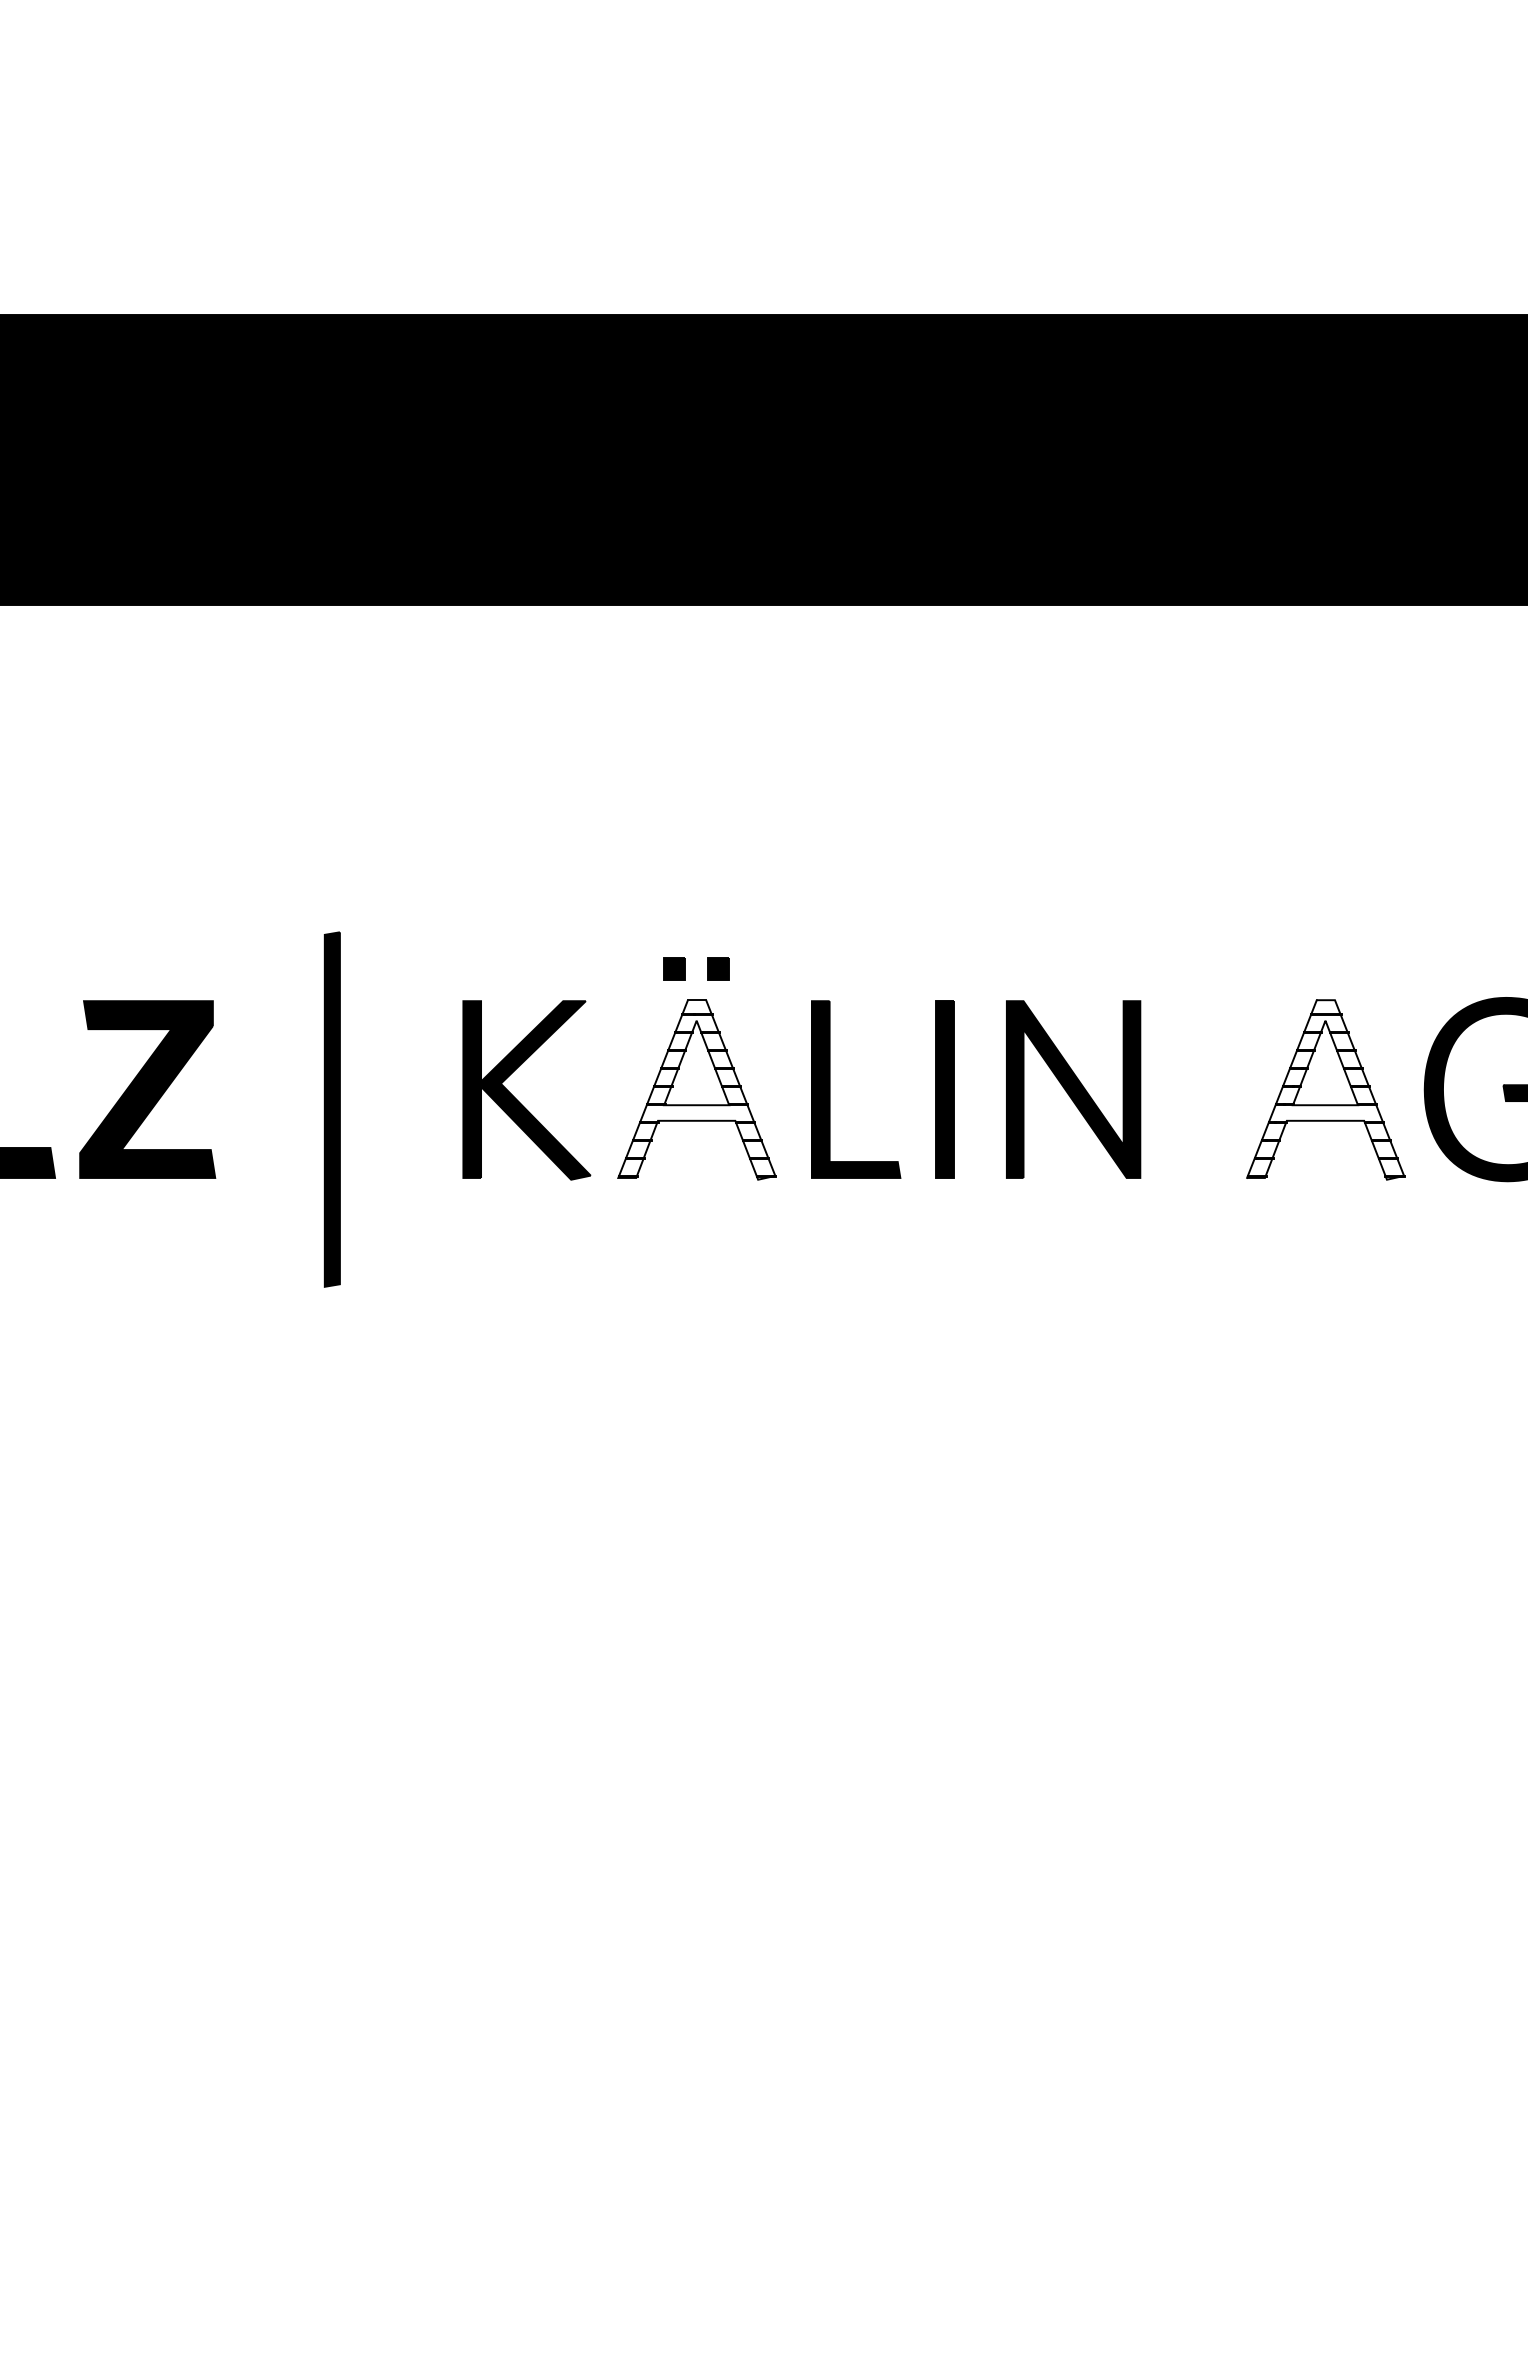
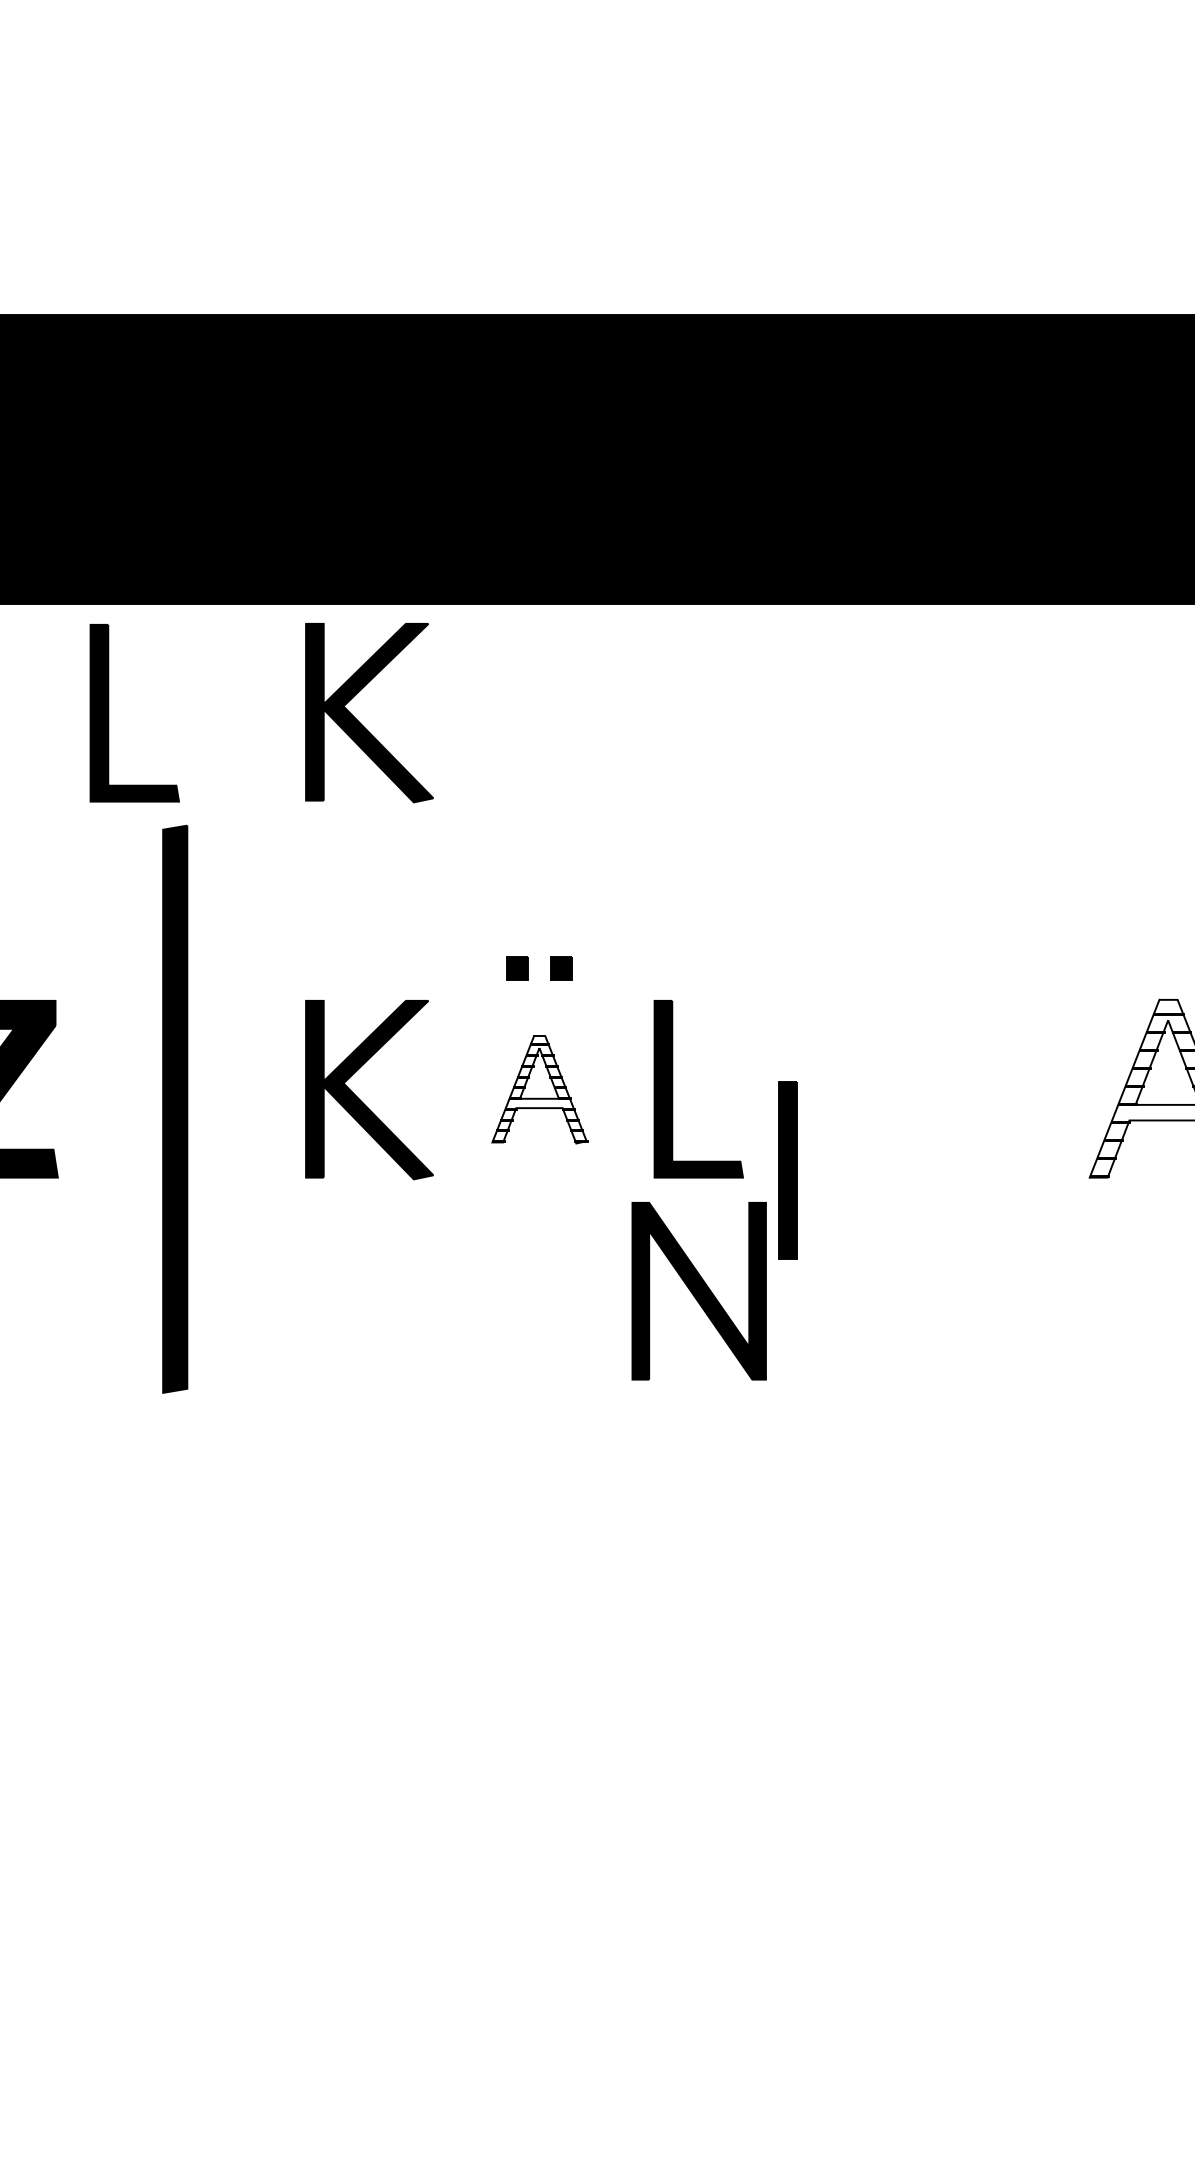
part: (266, 713) -> (109, 713), added
part: (517, 722) -> (360, 722), added
part: (696, 1089) -> (539, 1089), size x0.6
part: (944, 1089) -> (787, 1170), moved
part: (1073, 1089) -> (699, 1291), moved
part: (331, 1109) -> (174, 1109), size x1.6

